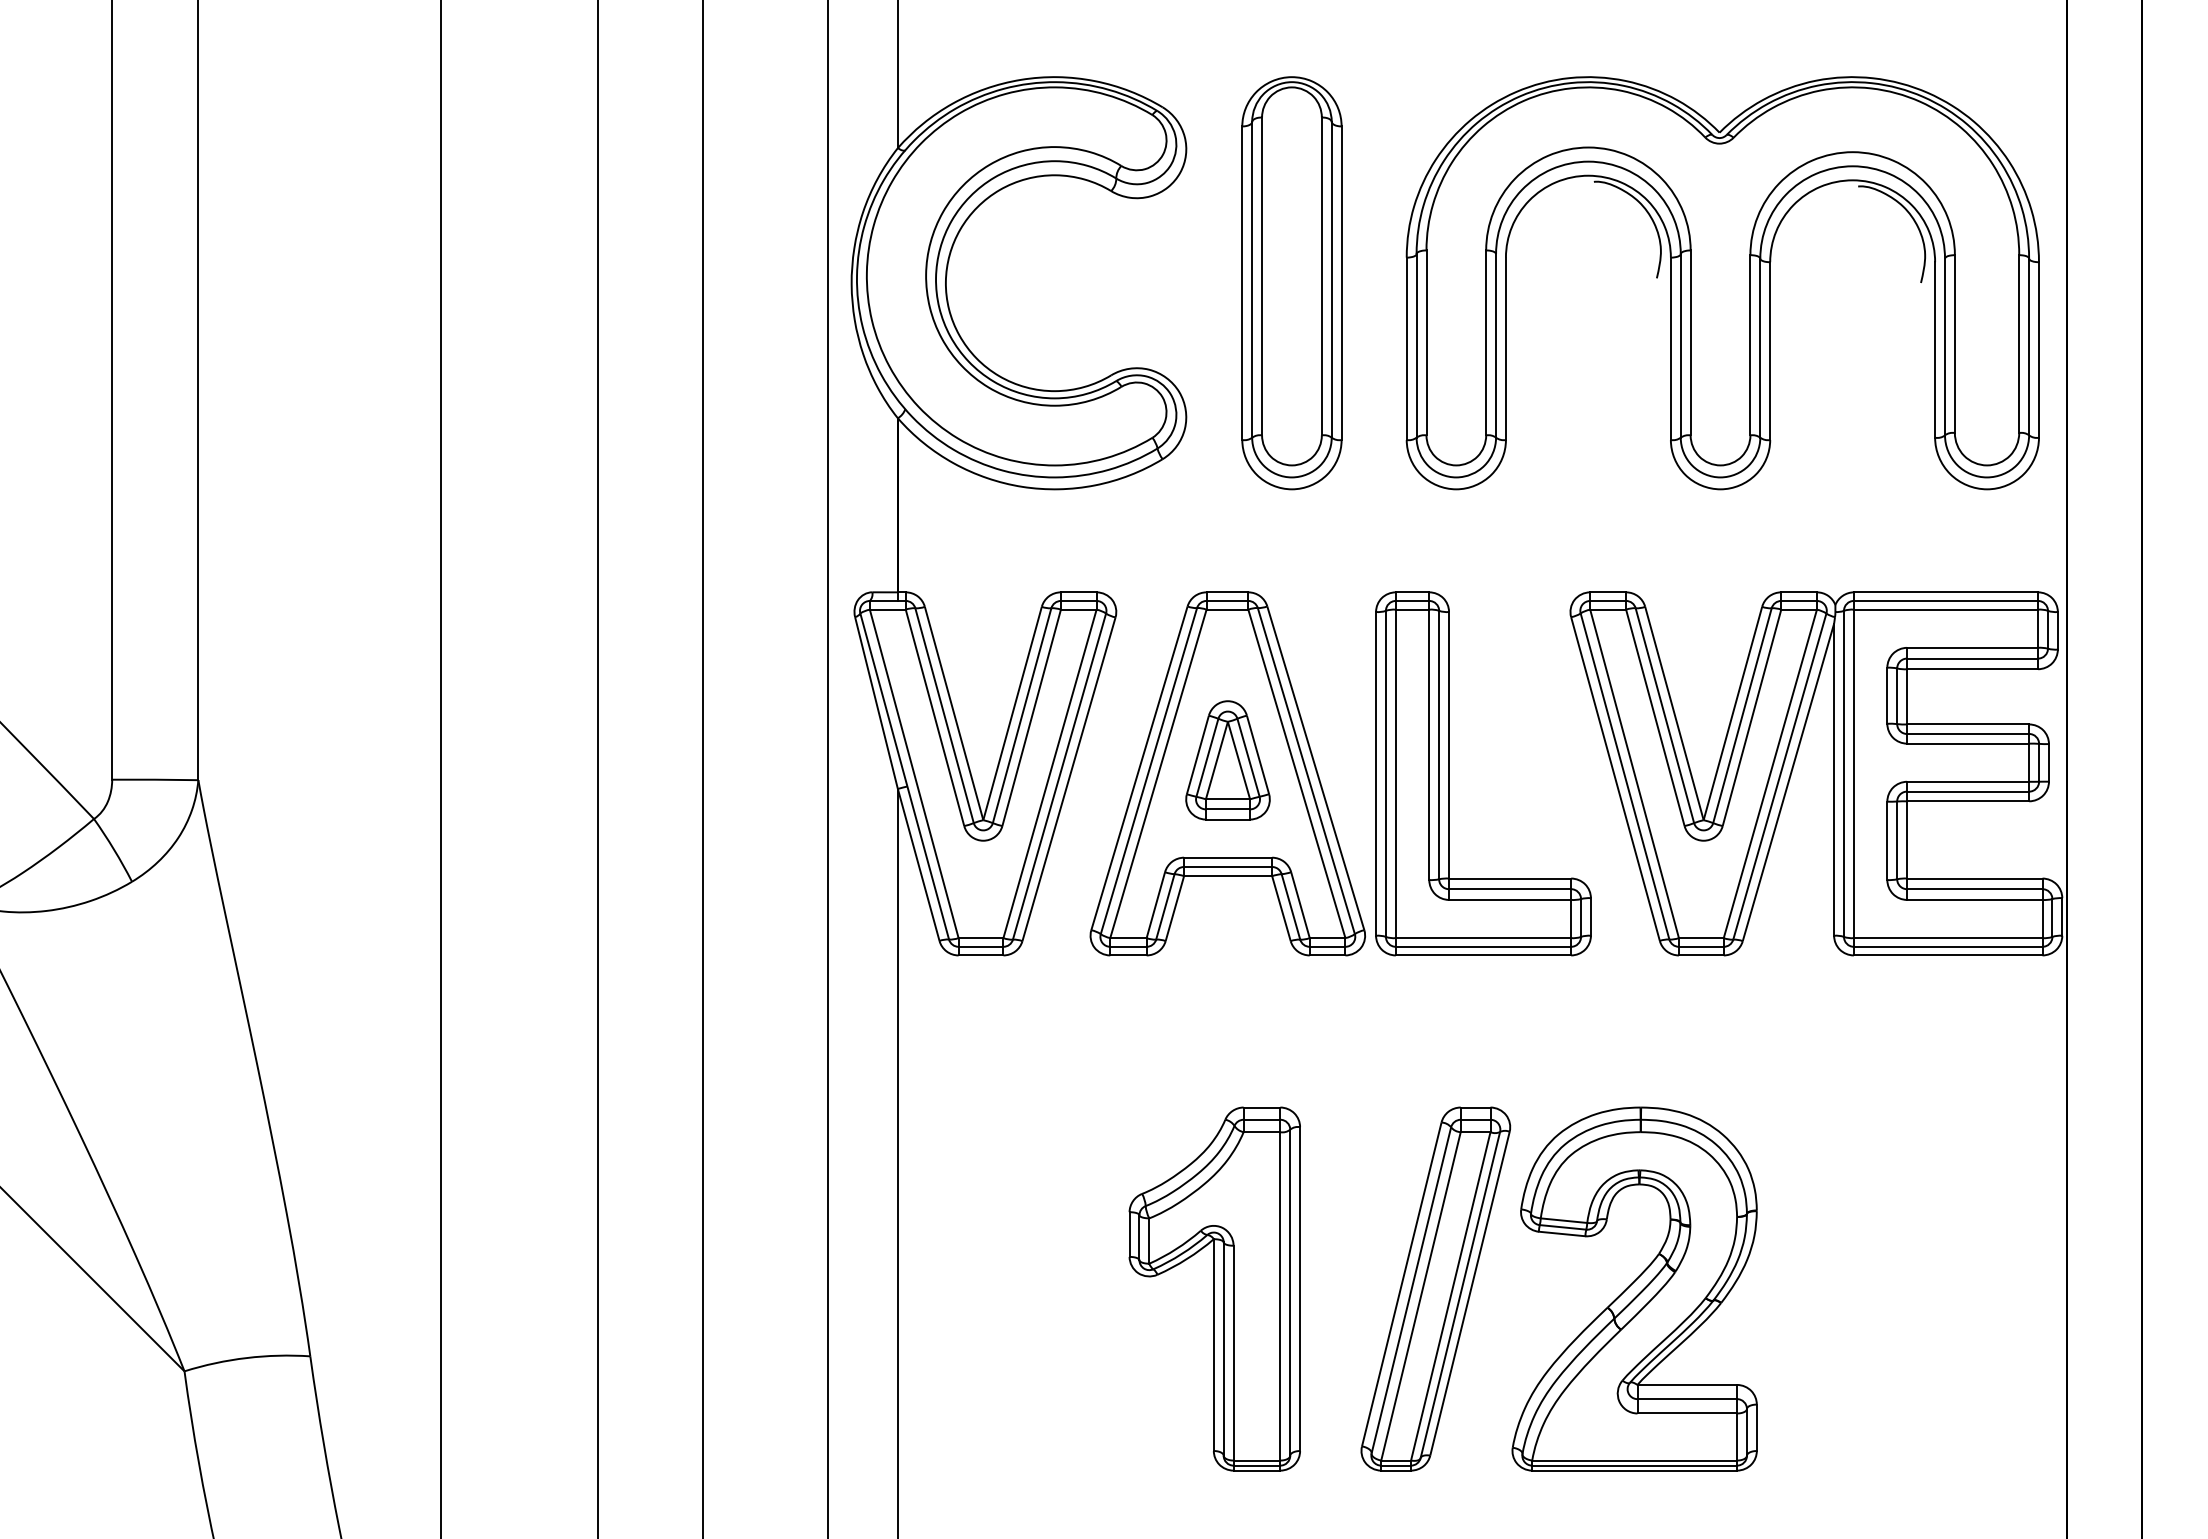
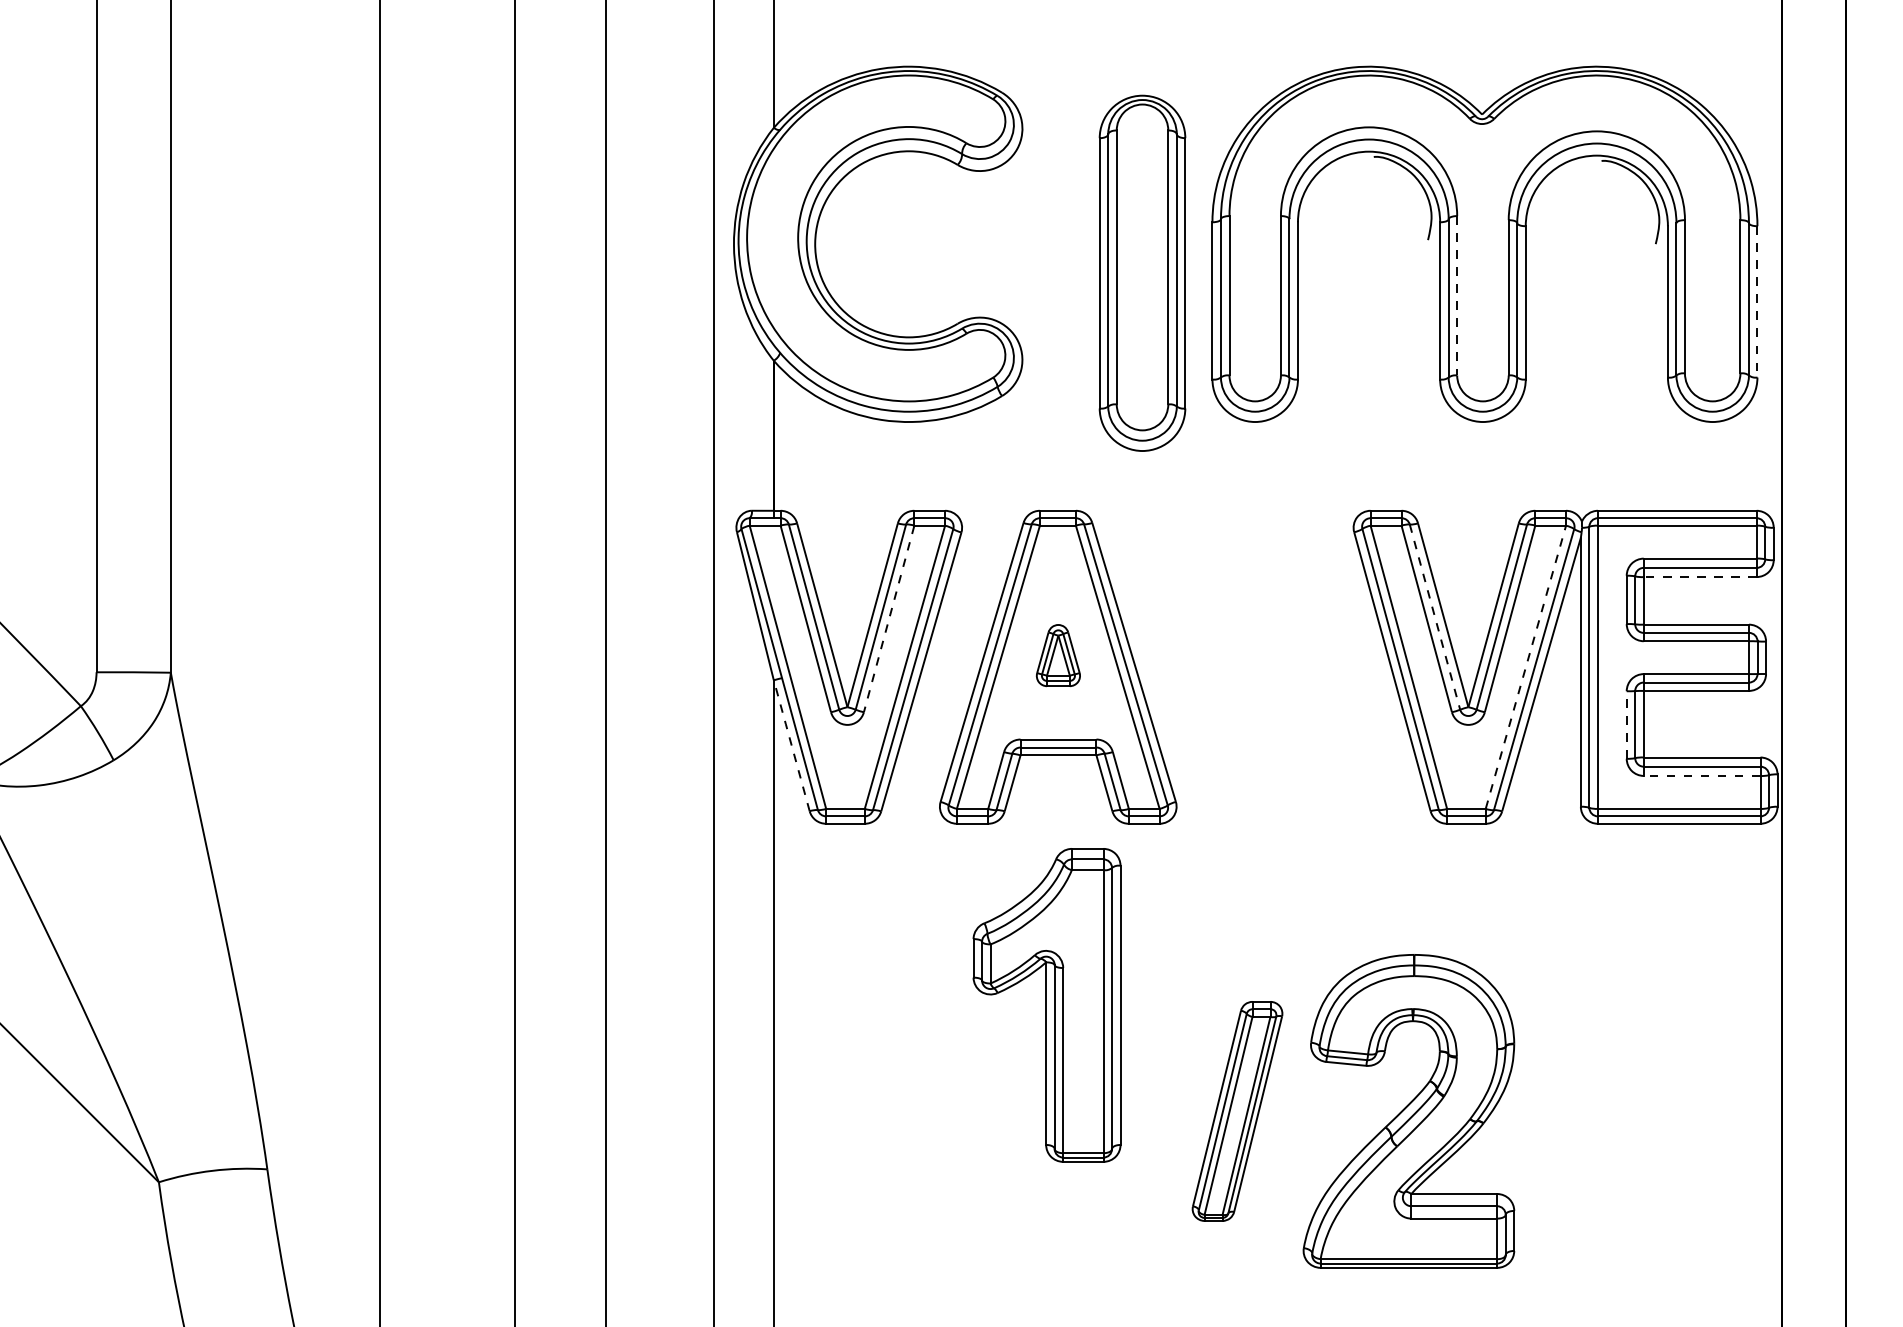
part: (1291, 282) -> (1142, 272), moved
line: (1691, 342) -> (1457, 295), solid -> dashed
line: (2039, 349) -> (1757, 301), solid -> dashed
line: (1971, 669) -> (1699, 577), solid -> dashed
line: (1665, 716) -> (1435, 617), solid -> dashed
line: (1032, 718) -> (889, 619), solid -> dashed
part: (1228, 760) -> (1058, 655), size x0.6
part: (1449, 772) -> (1249, 666), removed
line: (1771, 772) -> (1526, 666), solid -> dashed
line: (1887, 841) -> (1626, 725), solid -> dashed
line: (918, 864) -> (791, 745), solid -> dashed
line: (1974, 899) -> (1701, 775), solid -> dashed
part: (1214, 1289) -> (1046, 1005), moved
part: (1435, 1289) -> (1237, 1111), size x0.7

